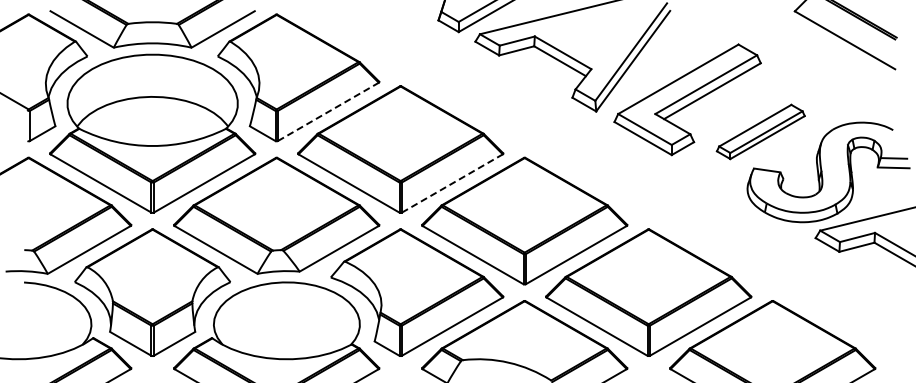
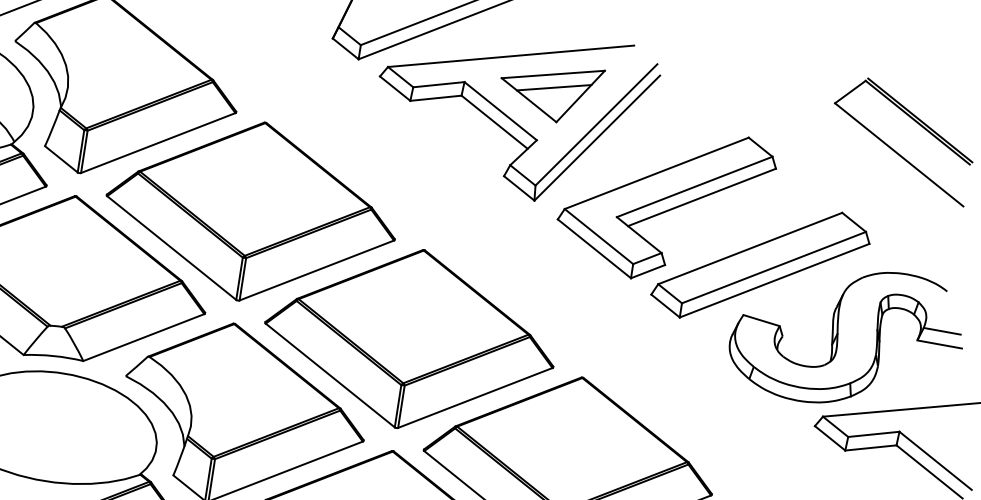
part: (595, 33) -> (550, 91), added
line: (328, 111) -> (158, 142), dashed -> solid
part: (760, 131) -> (760, 264), size x1.67
line: (452, 183) -> (317, 270), dashed -> solid

